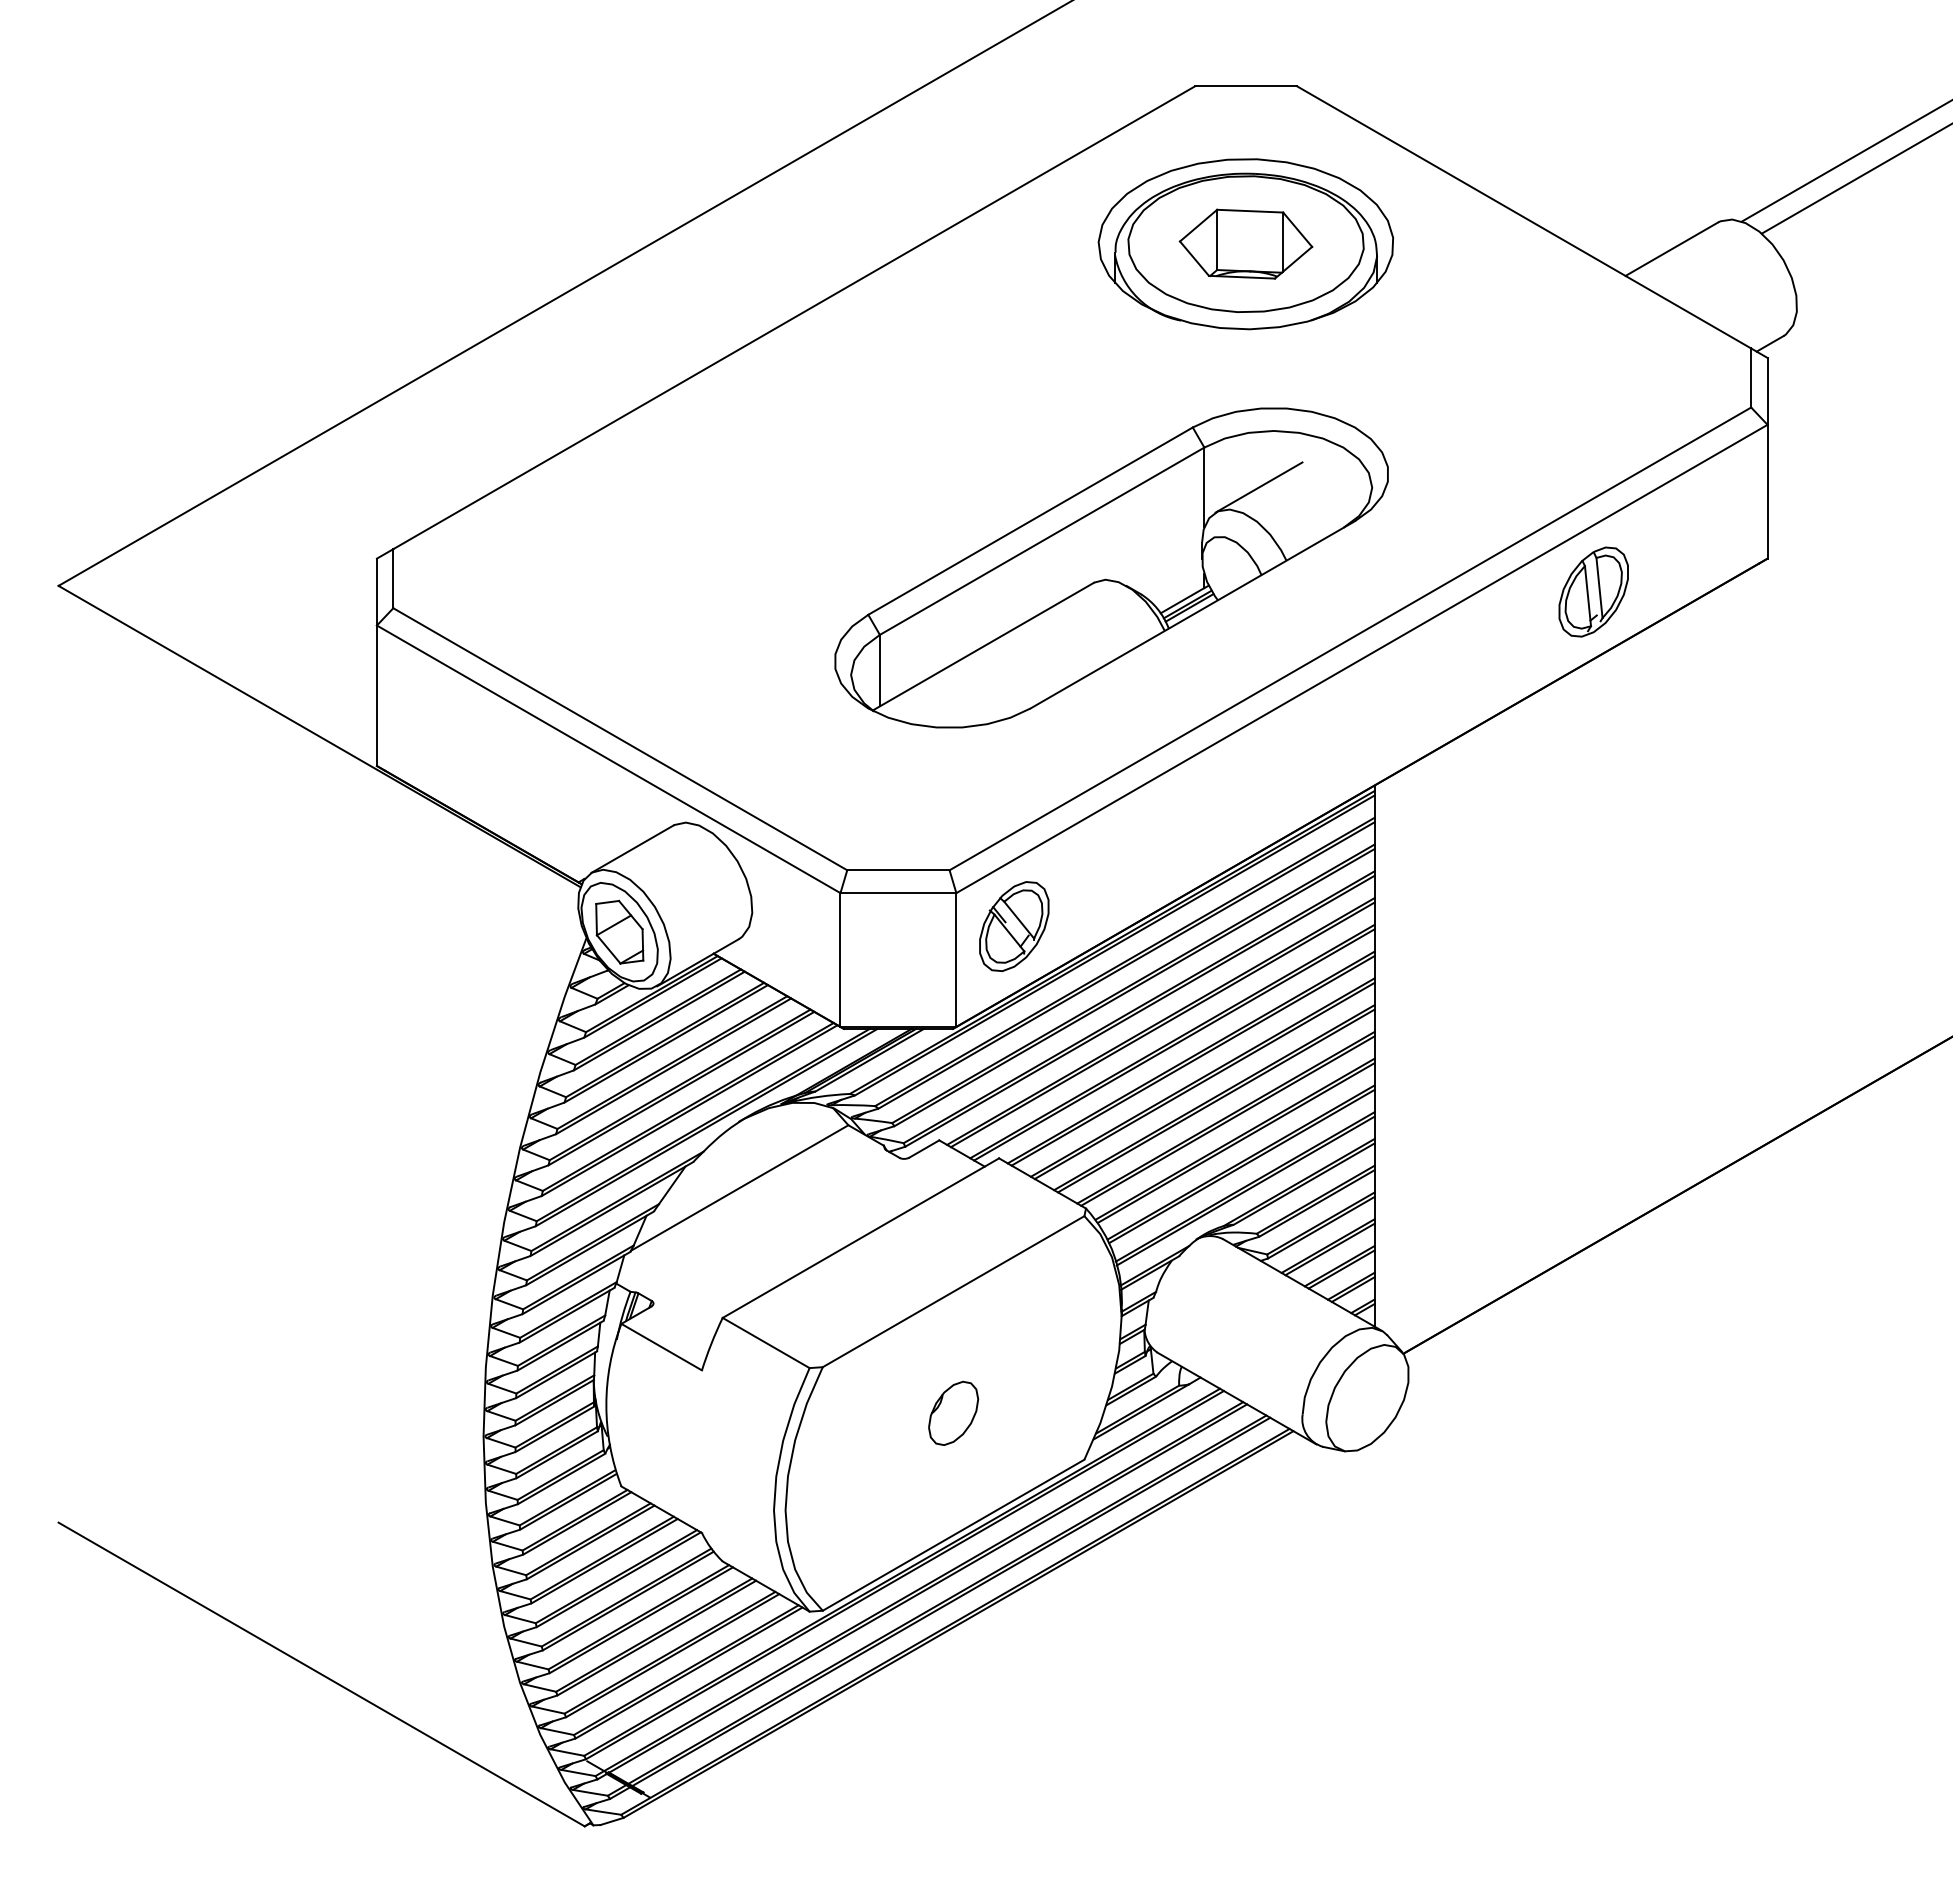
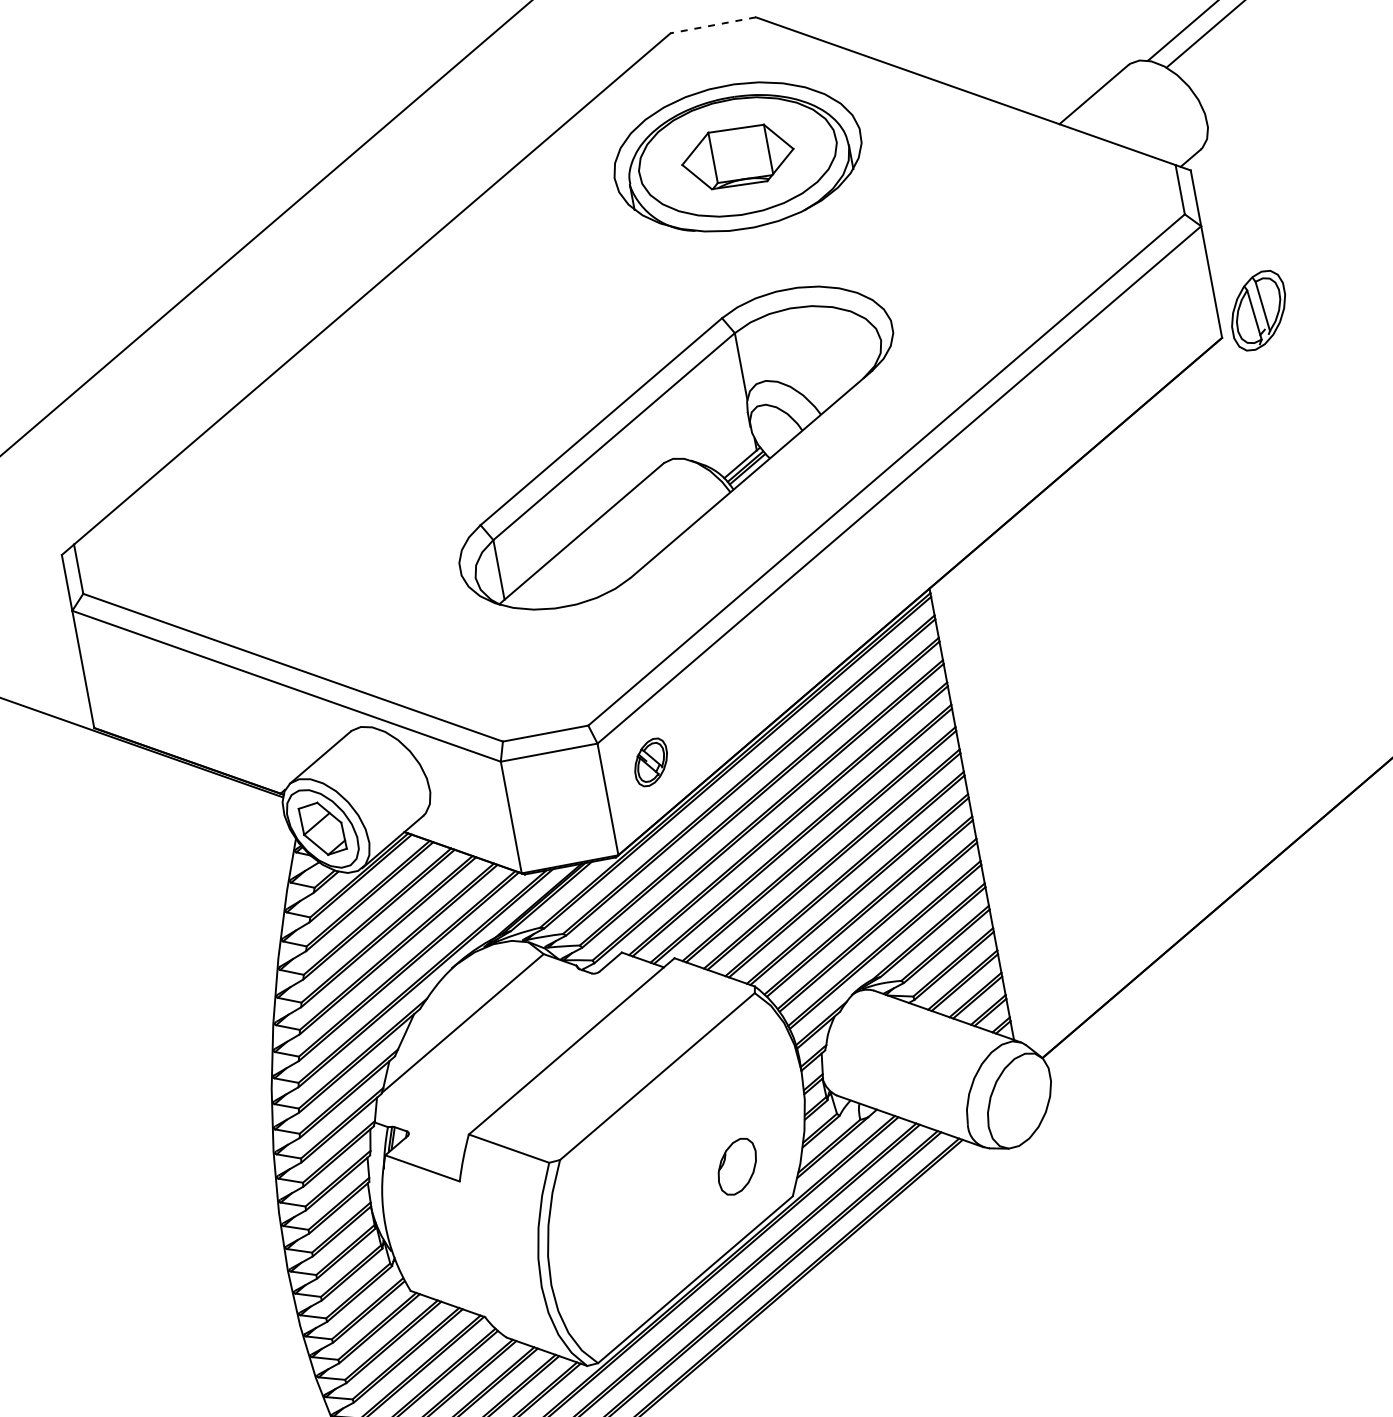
line: (1245, 86) -> (712, 25), solid -> dashed
line: (1258, 487) -> (786, 358), removed
part: (1593, 591) -> (1258, 310), moved
part: (1014, 926) -> (651, 762), size x0.6
part: (953, 1412) -> (737, 1165), moved

